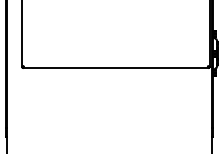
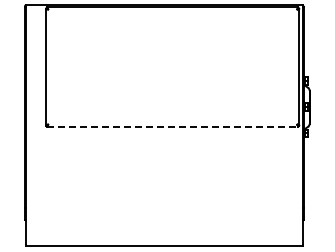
line: (116, 67) -> (173, 126), solid -> dashed

